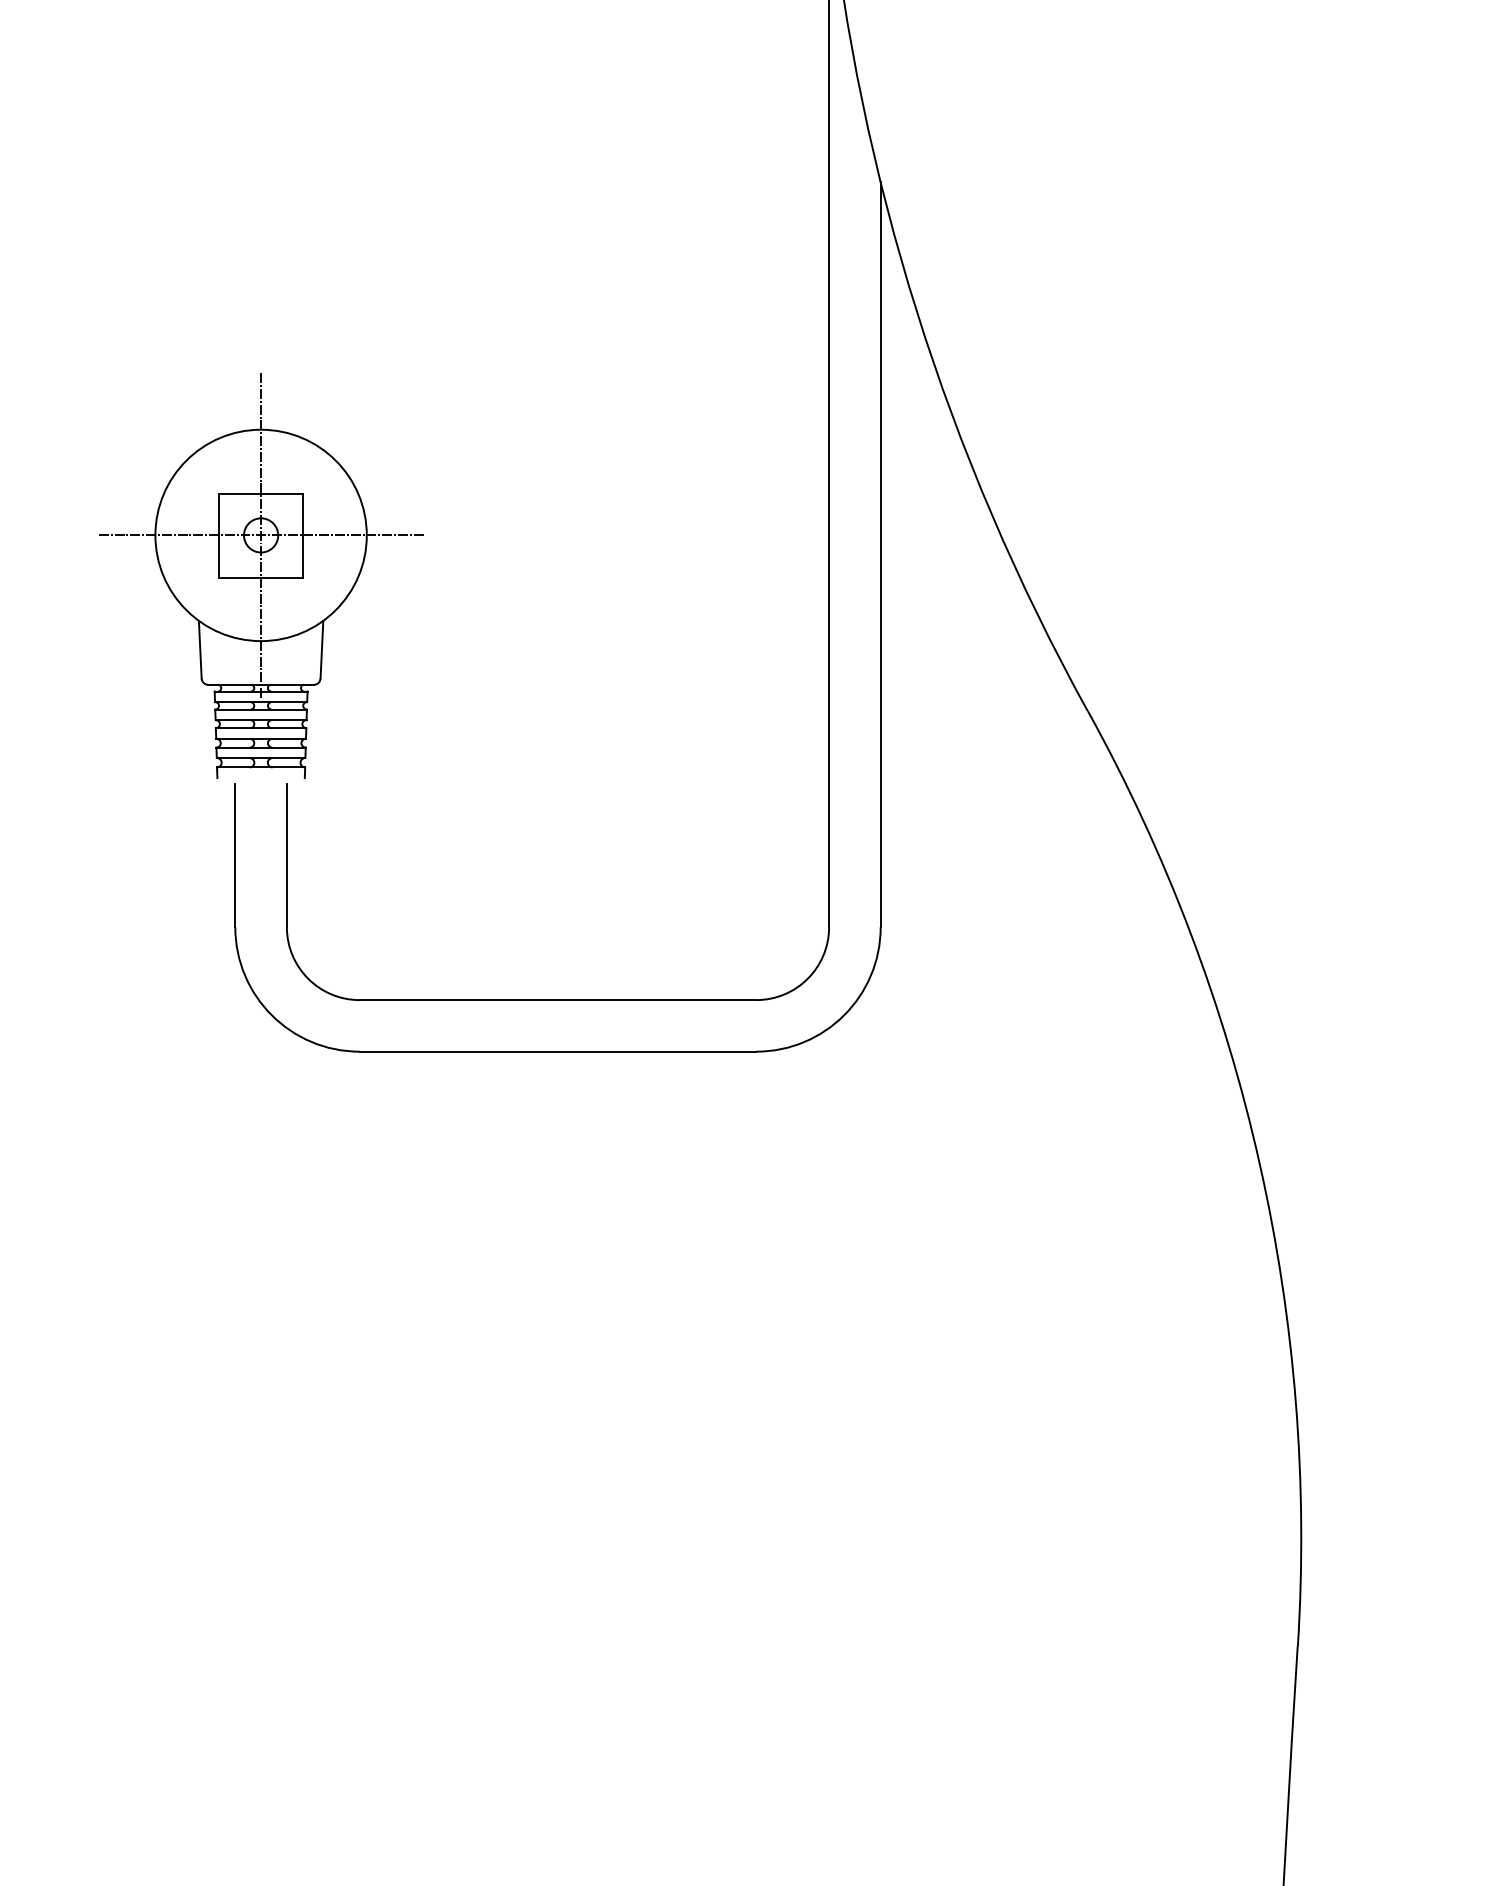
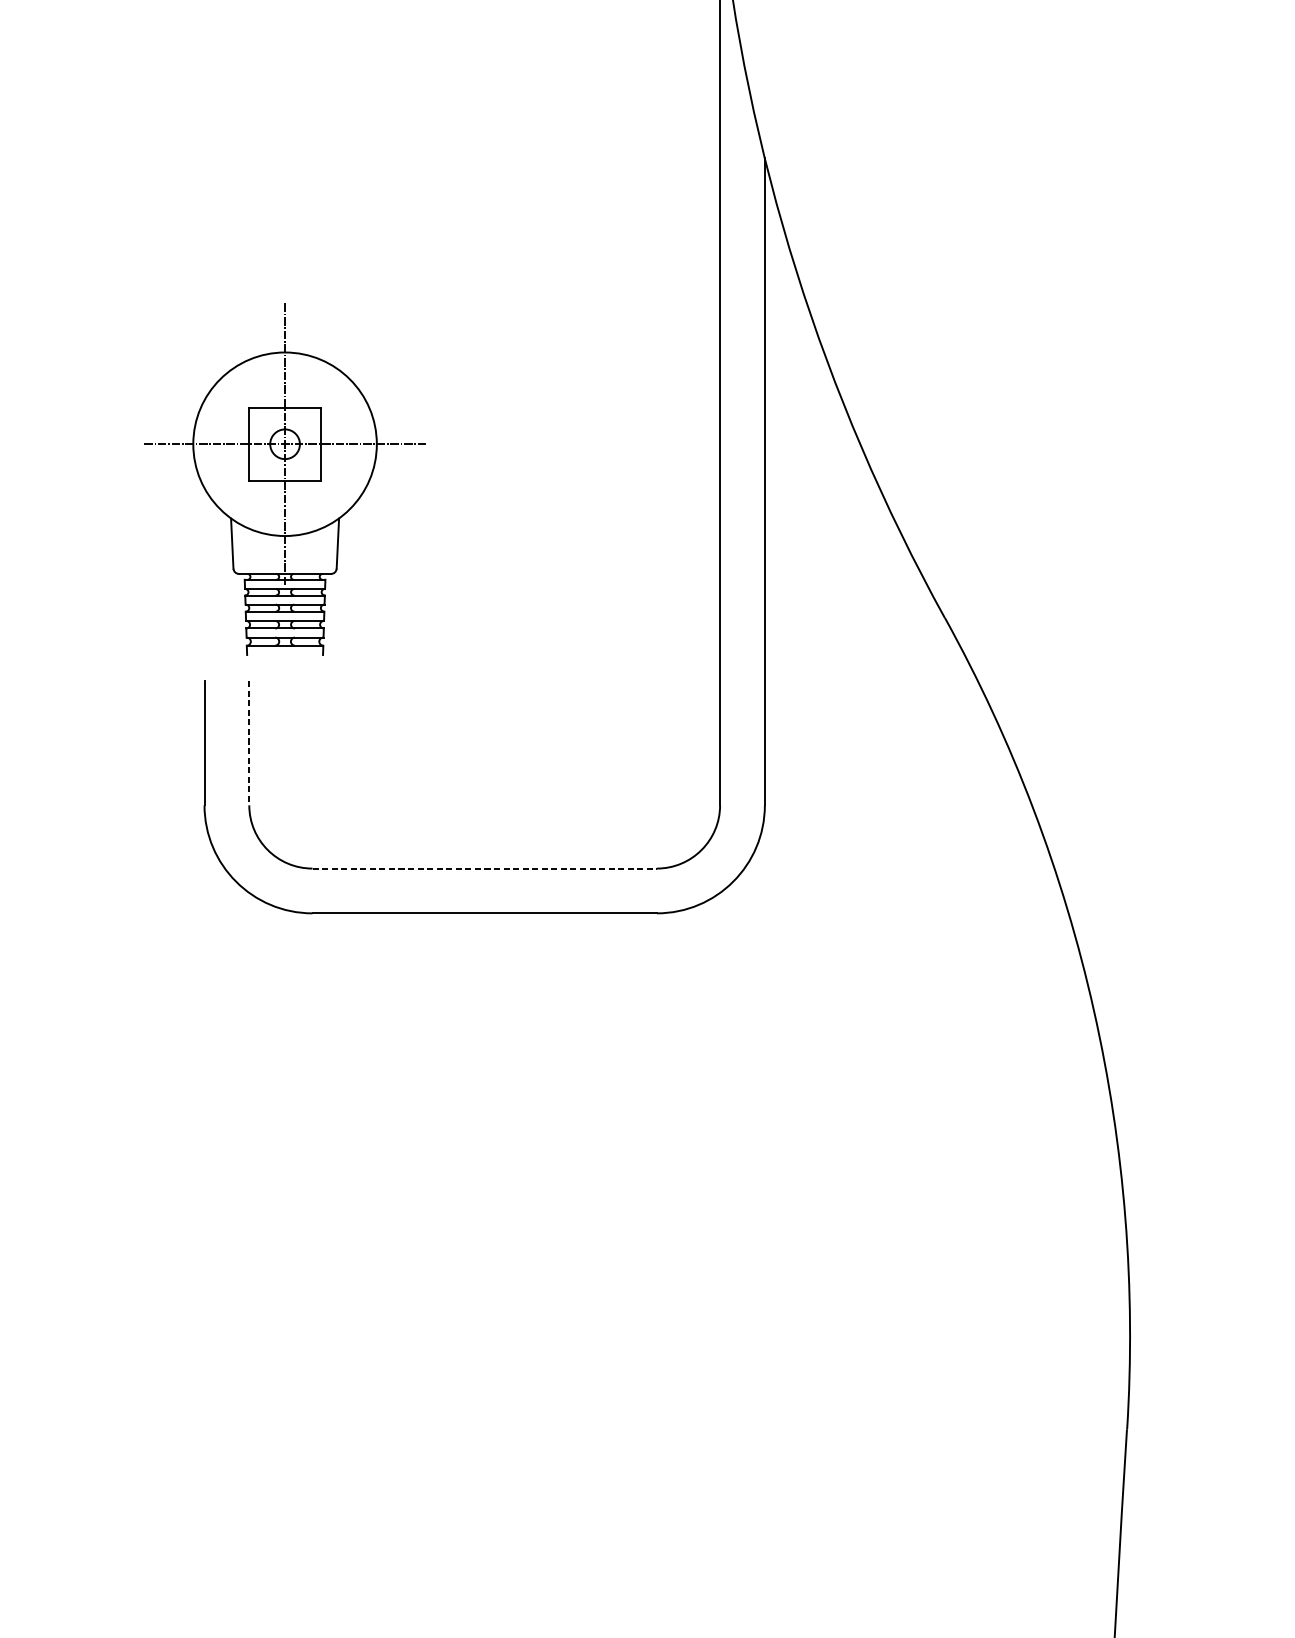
part: (261, 575) -> (285, 479), moved
line: (286, 855) -> (248, 743), solid -> dashed
line: (558, 1000) -> (485, 868), solid -> dashed

